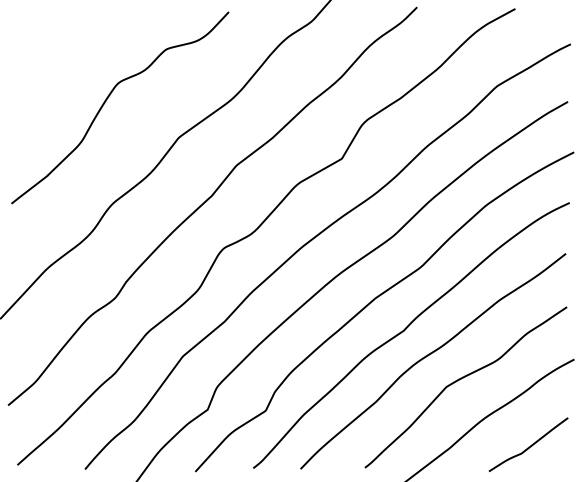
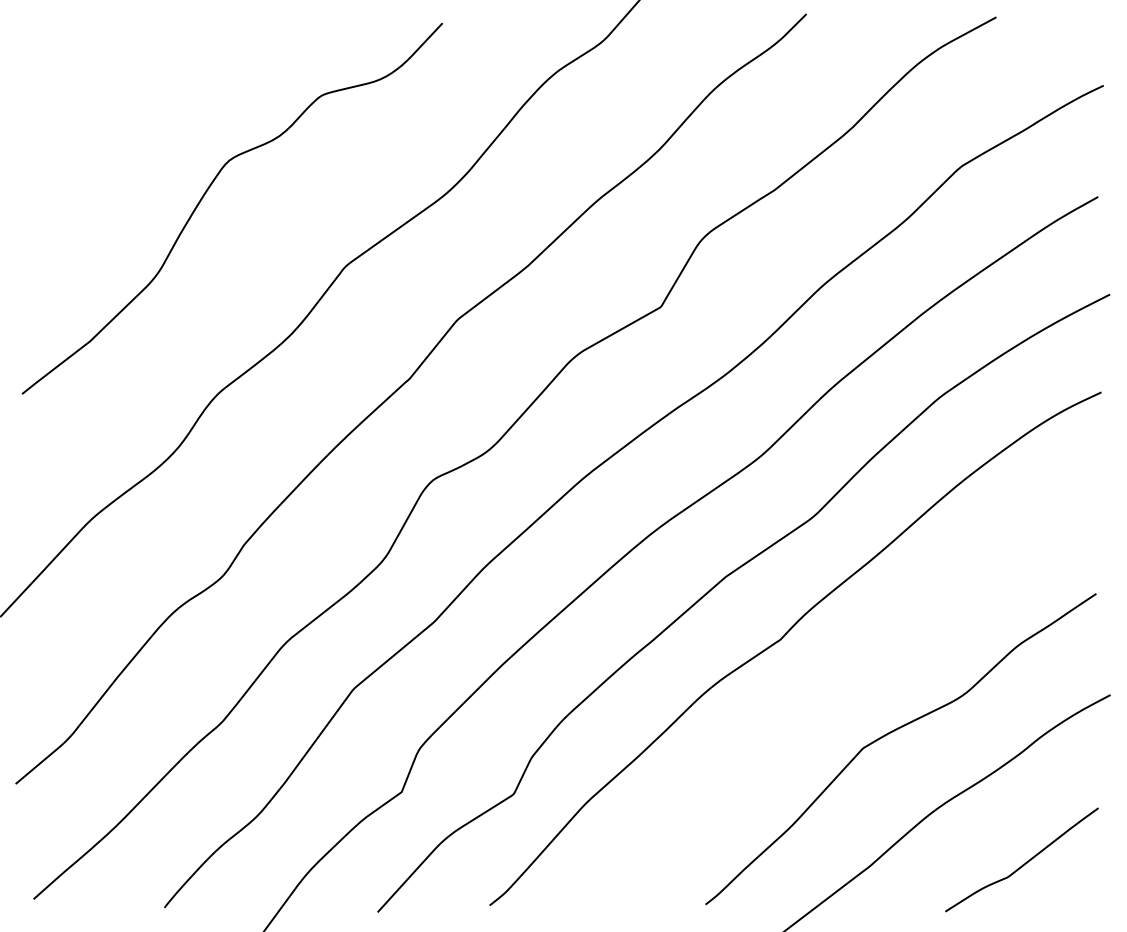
curve: (428, 356) -> (828, 689), removed

